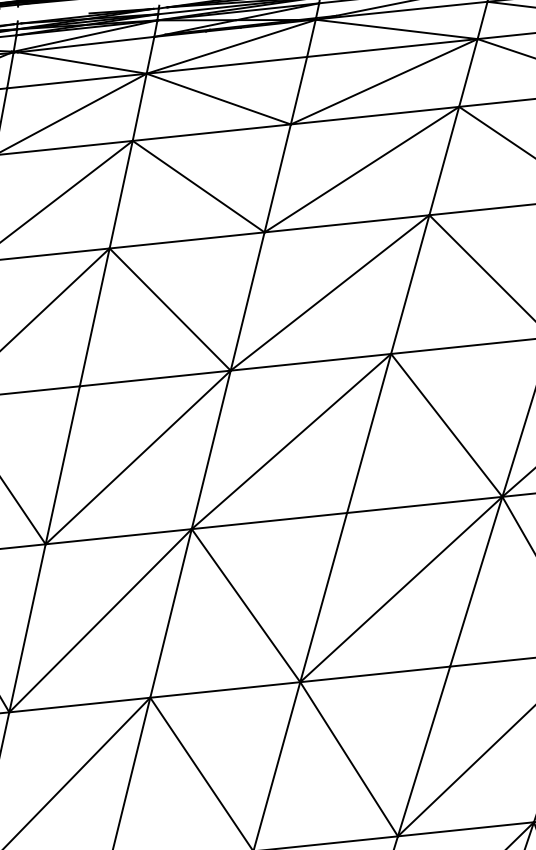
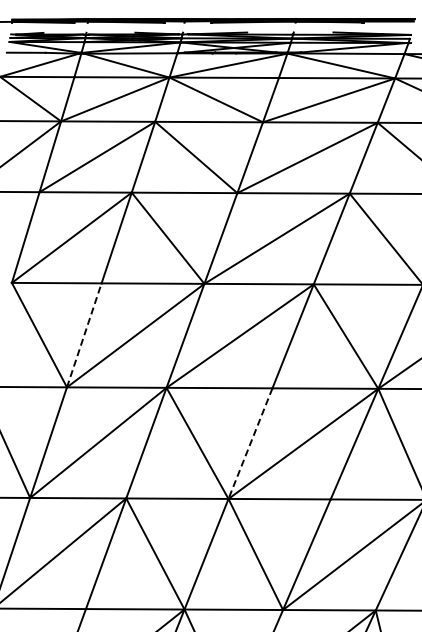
line: (63, 465) -> (84, 335), solid -> dashed
line: (323, 597) -> (250, 443), solid -> dashed

